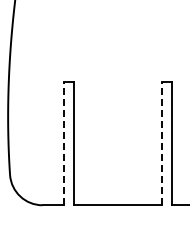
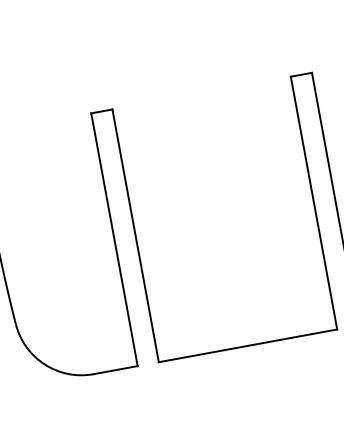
line: (64, 143) -> (115, 239), dashed -> solid
line: (161, 143) -> (313, 203), dashed -> solid

